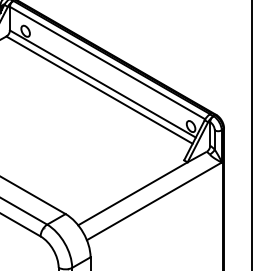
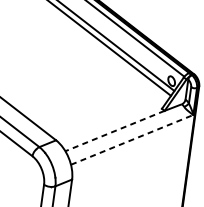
line: (132, 194) -> (114, 131), solid -> dashed
line: (154, 201) -> (132, 140), solid -> dashed

